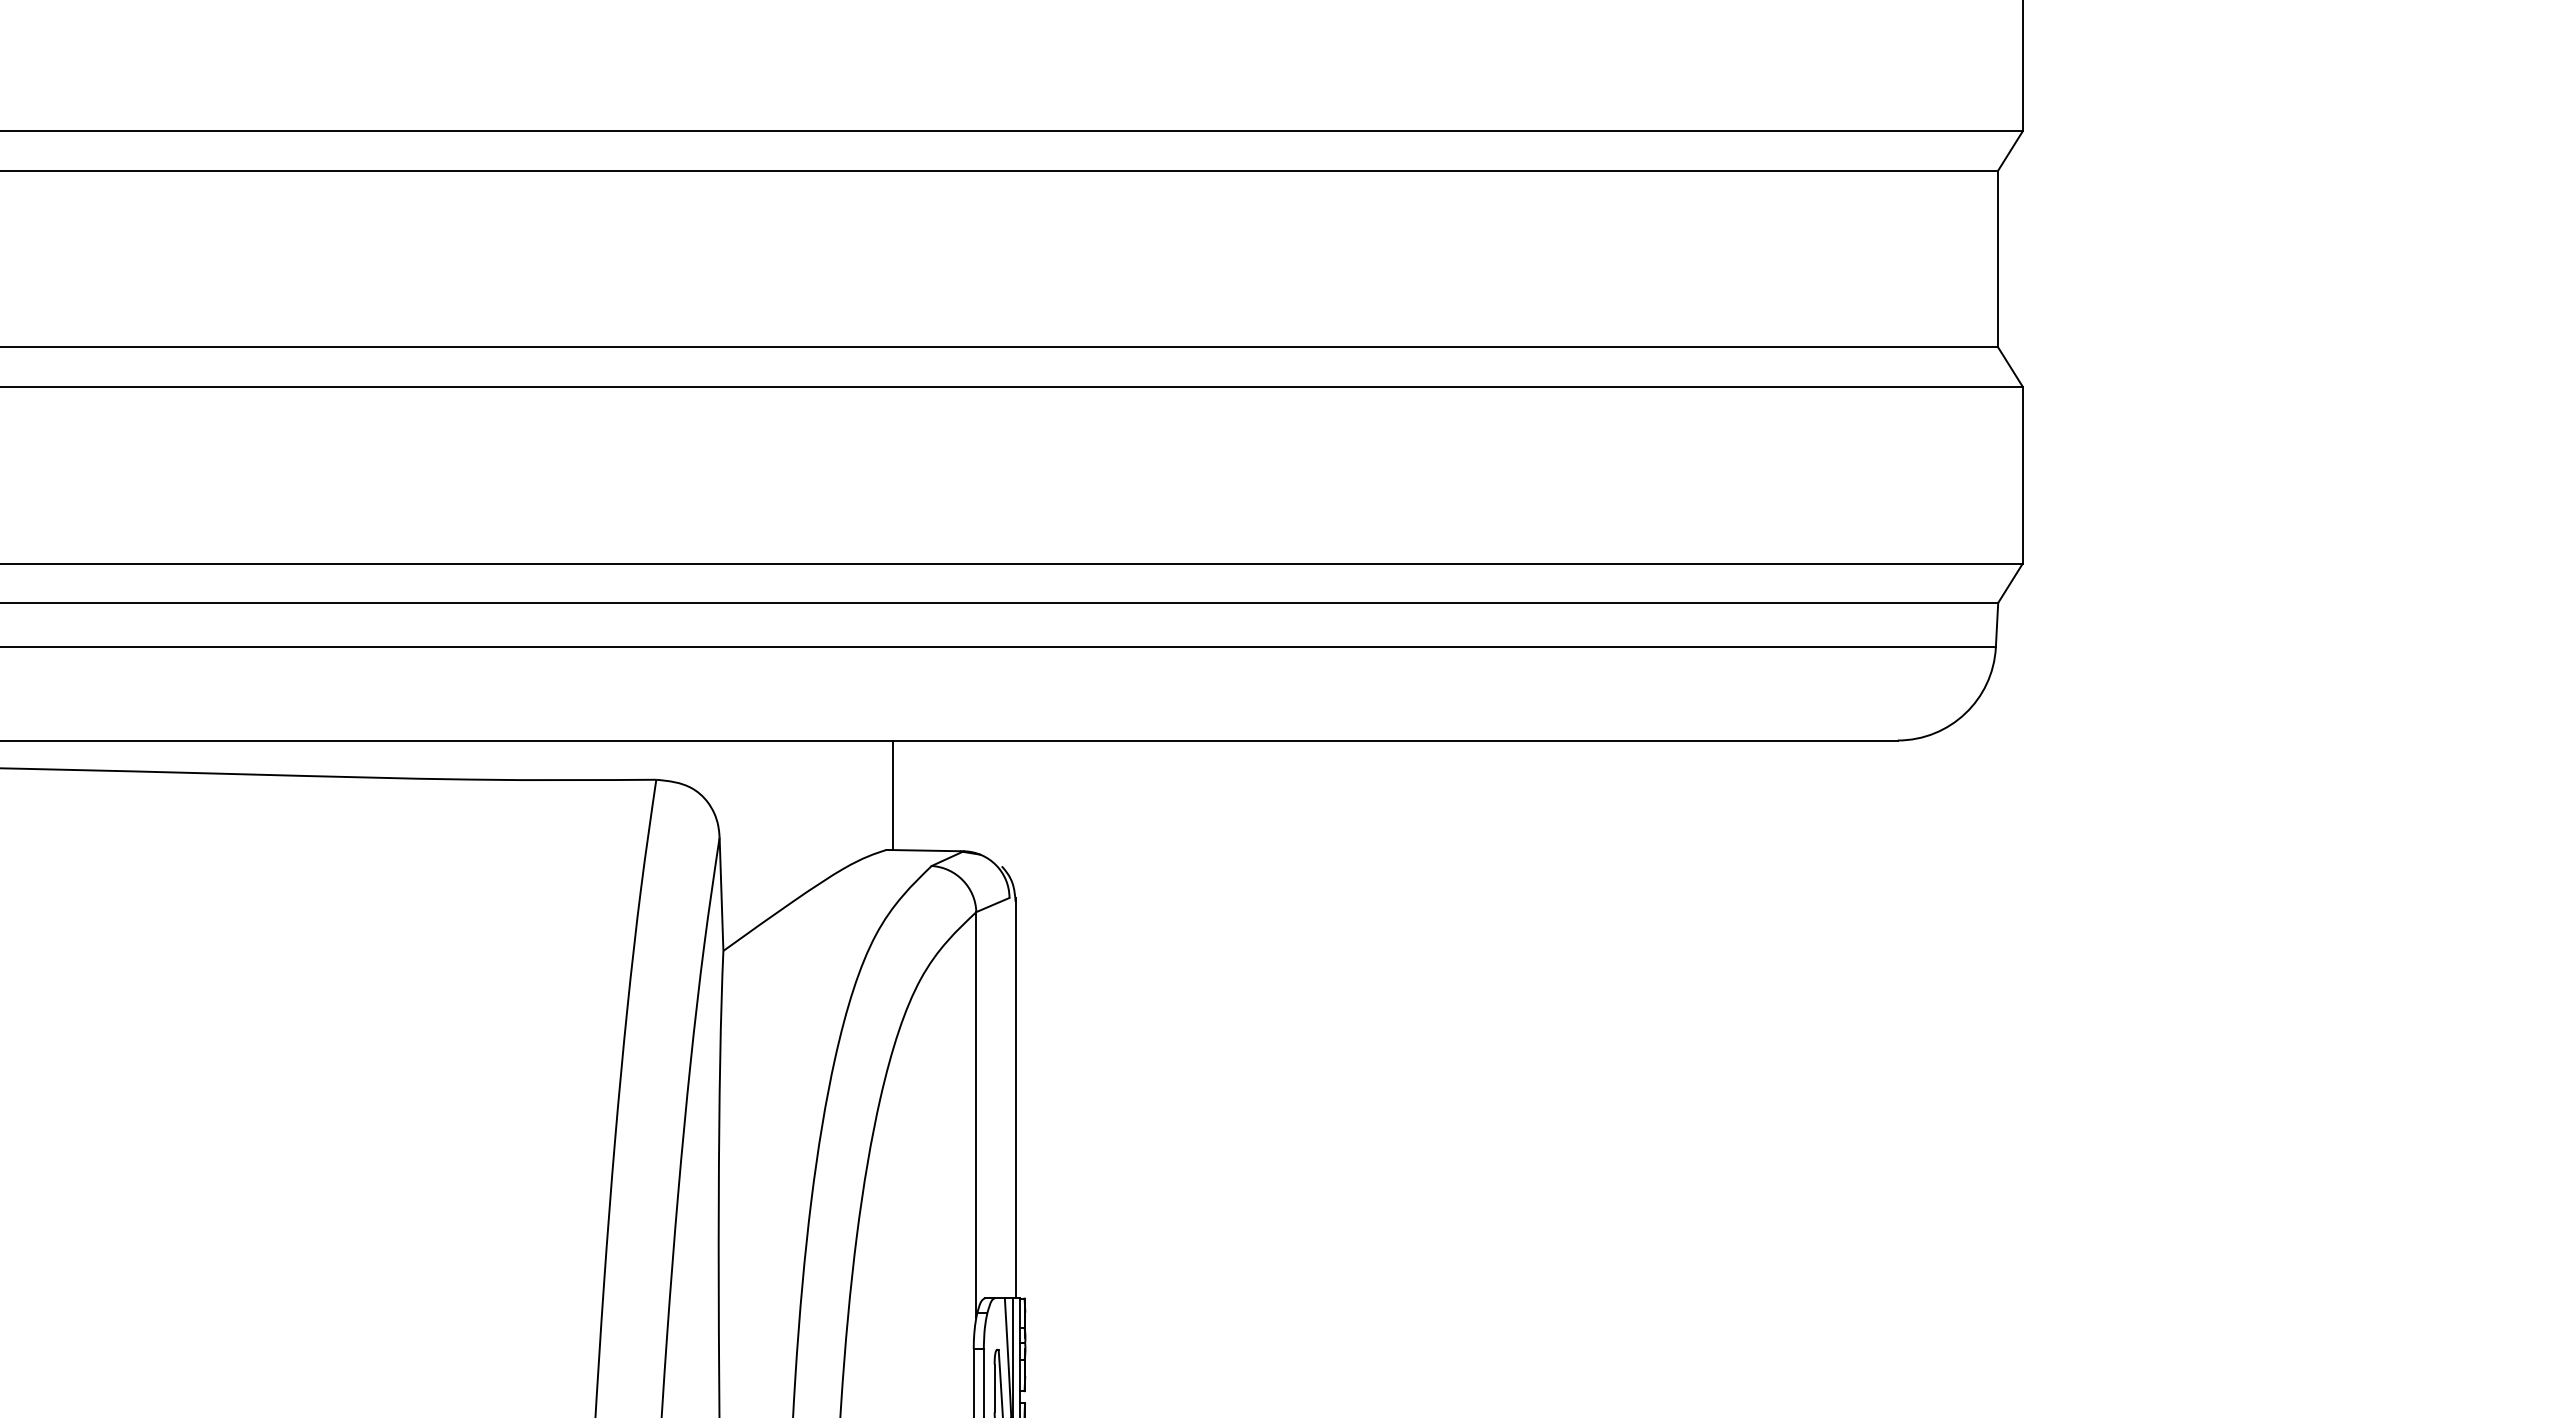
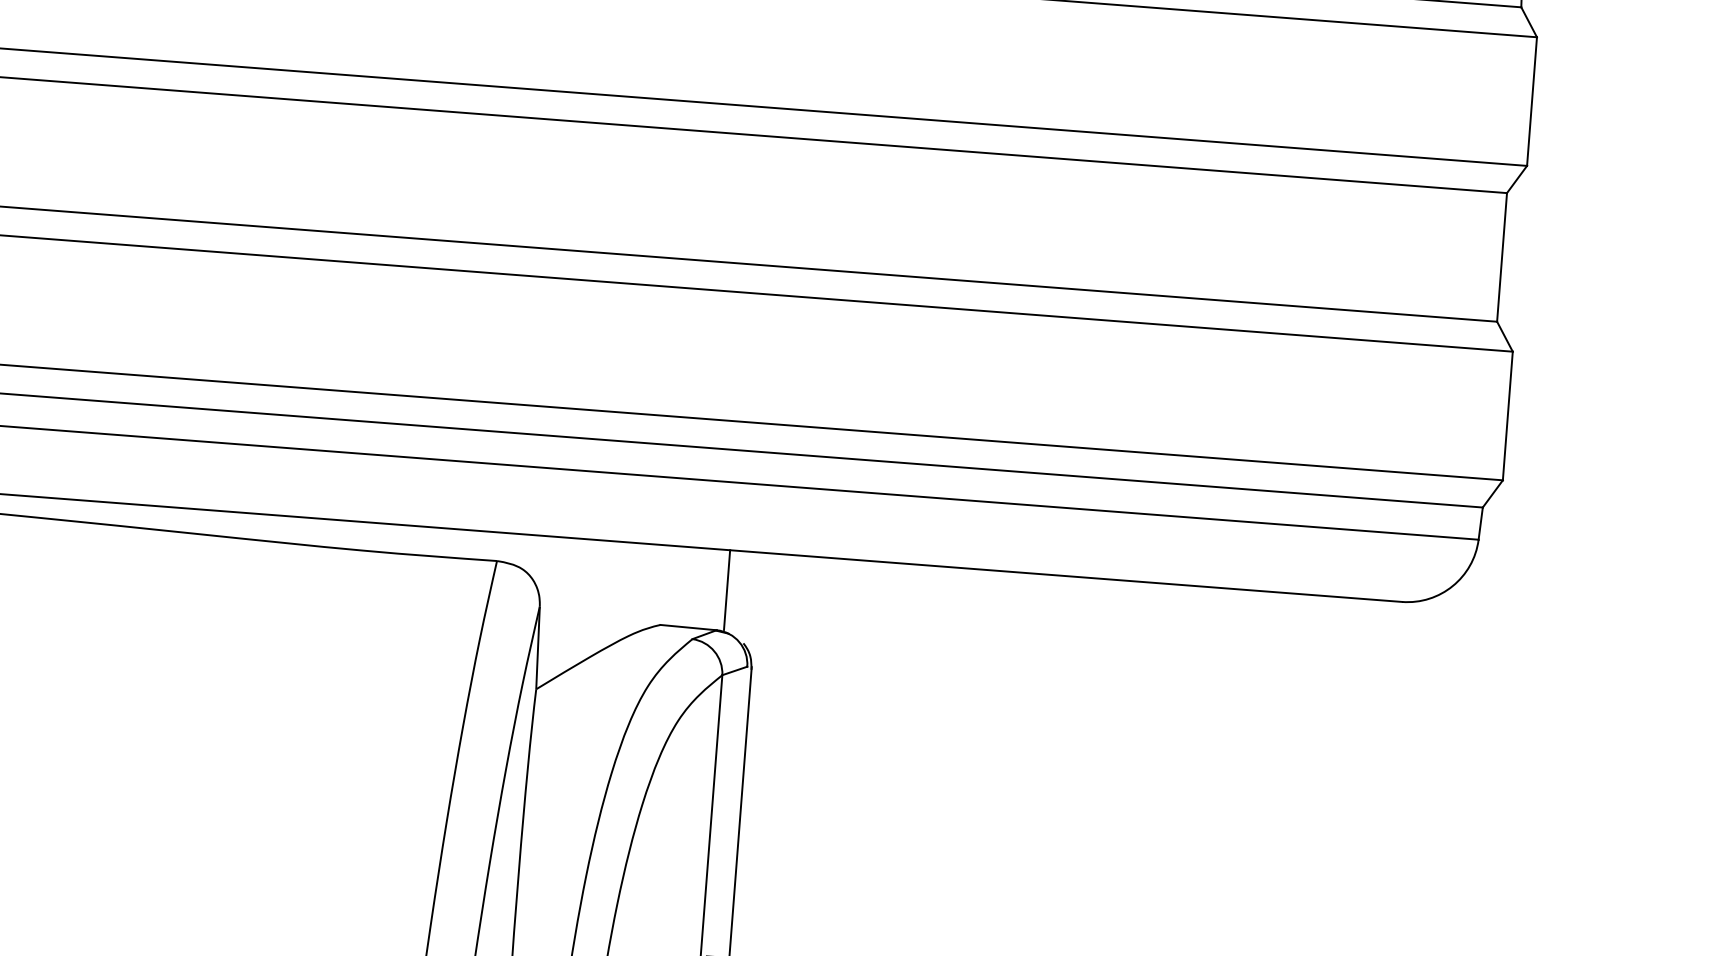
line: (892, 795) -> (726, 590), moved

